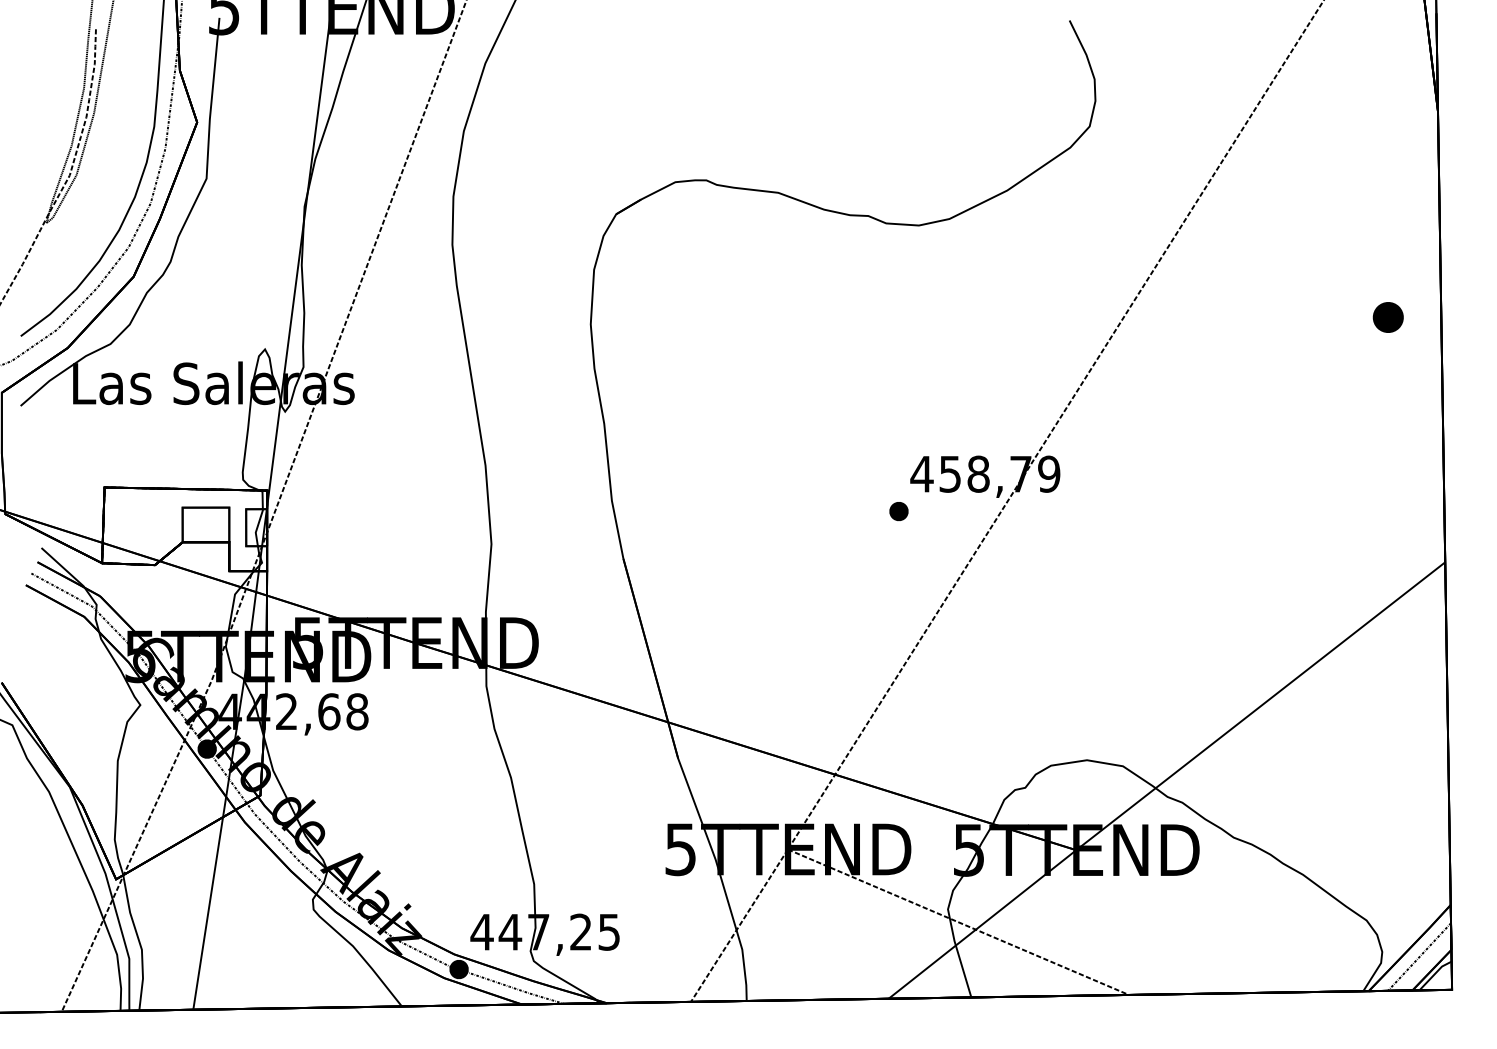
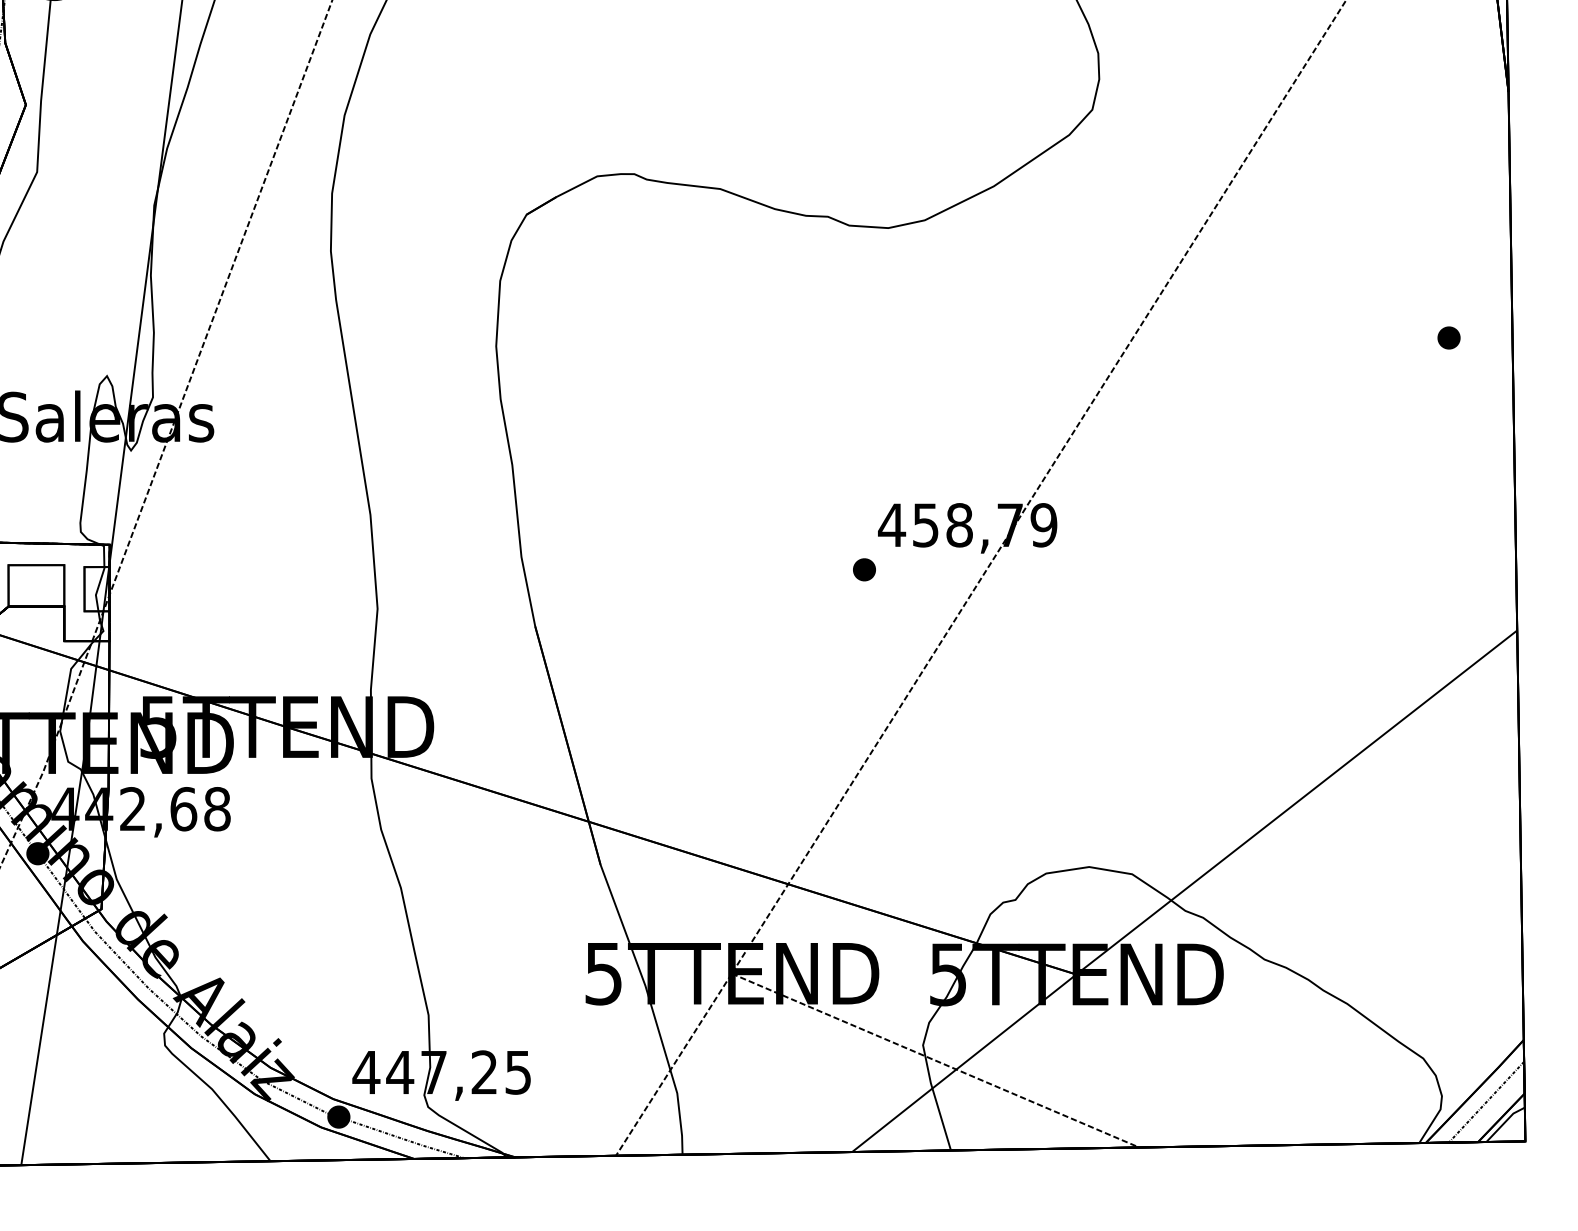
part: (1387, 317) -> (1448, 338), size x0.62

